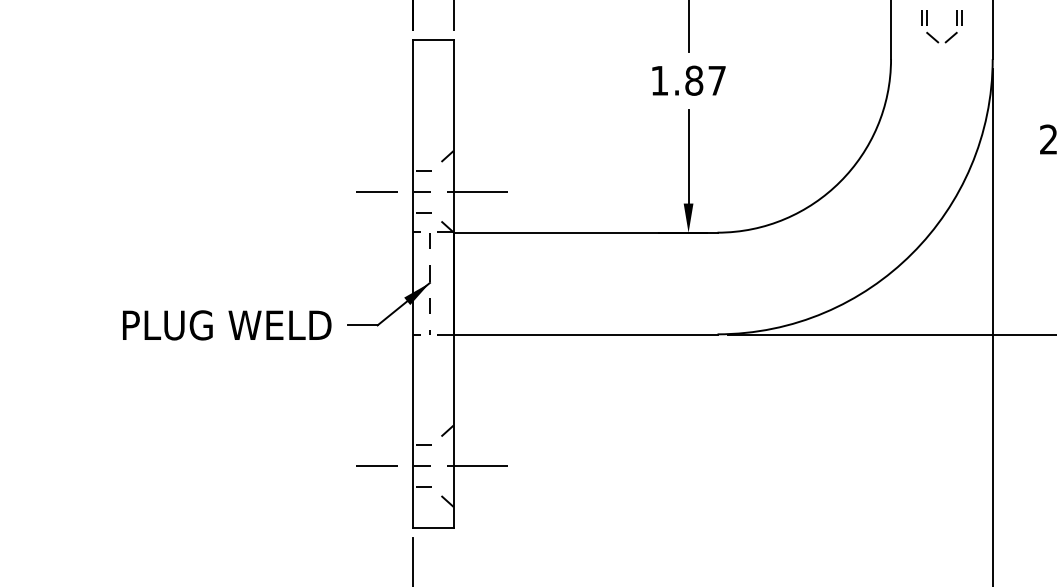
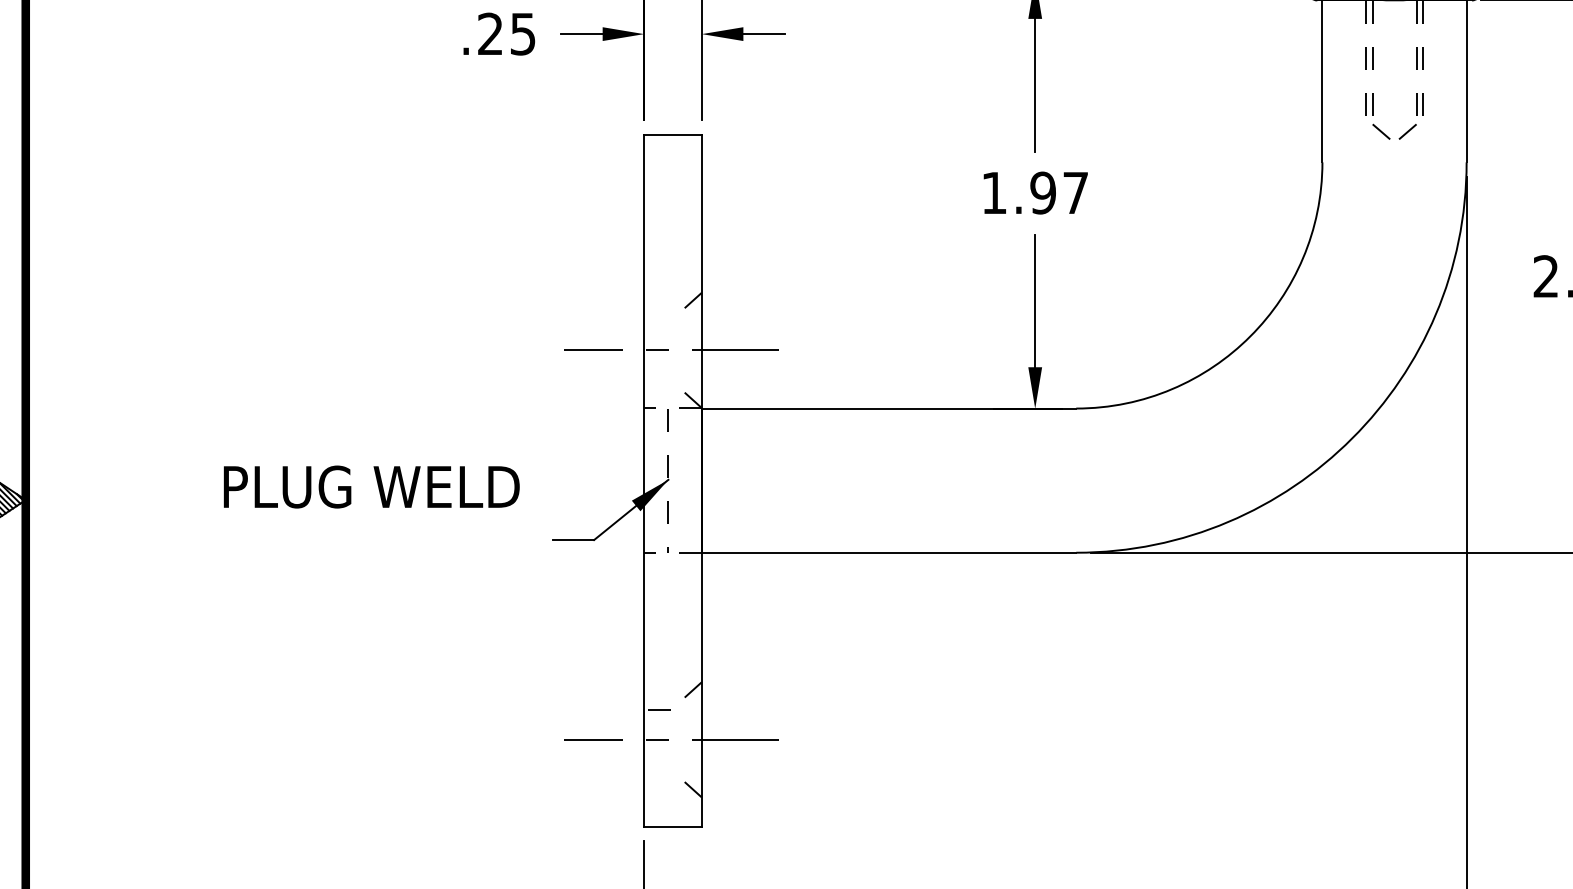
text: (694, 80) -> (1043, 192), 1.87 -> 1.97
line: (422, 170) -> (657, 320), removed
line: (422, 212) -> (657, 380), removed
text: (226, 325) -> (371, 486), moved
line: (422, 487) -> (657, 769), removed

